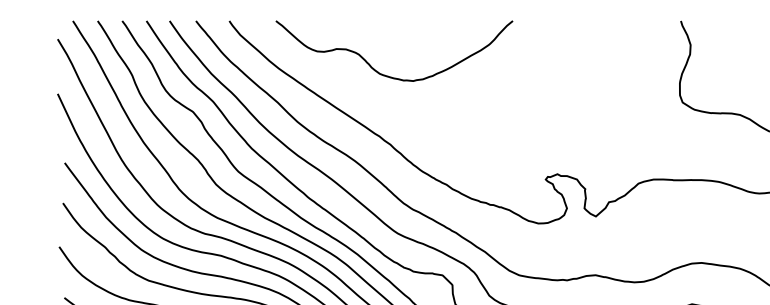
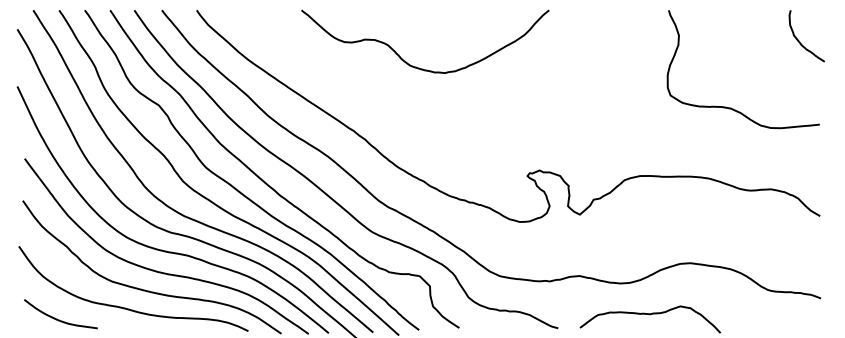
curve: (385, 74) -> (416, 66), moved

